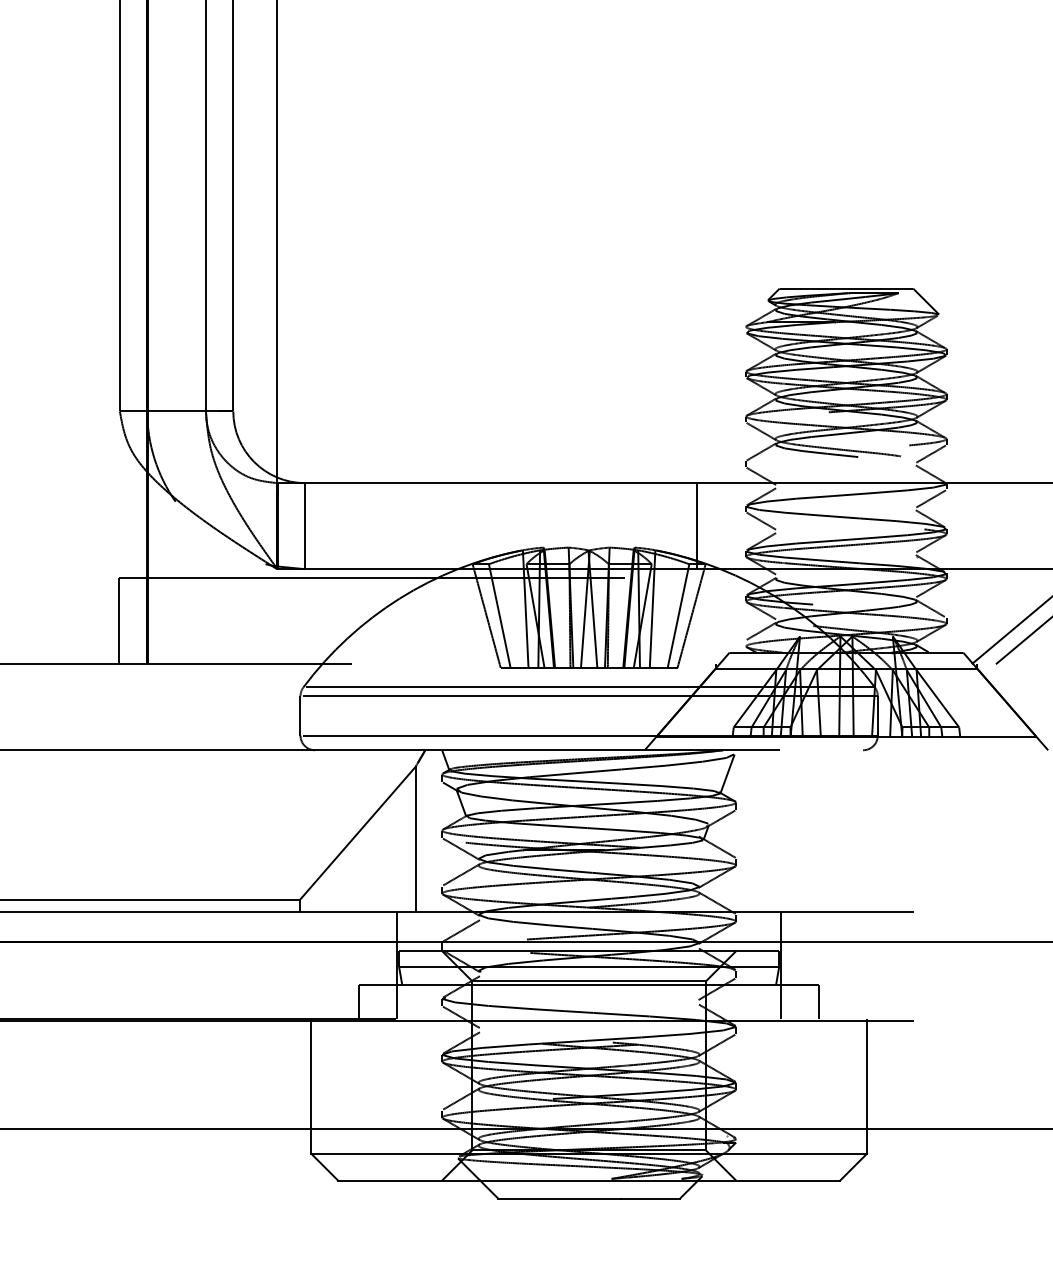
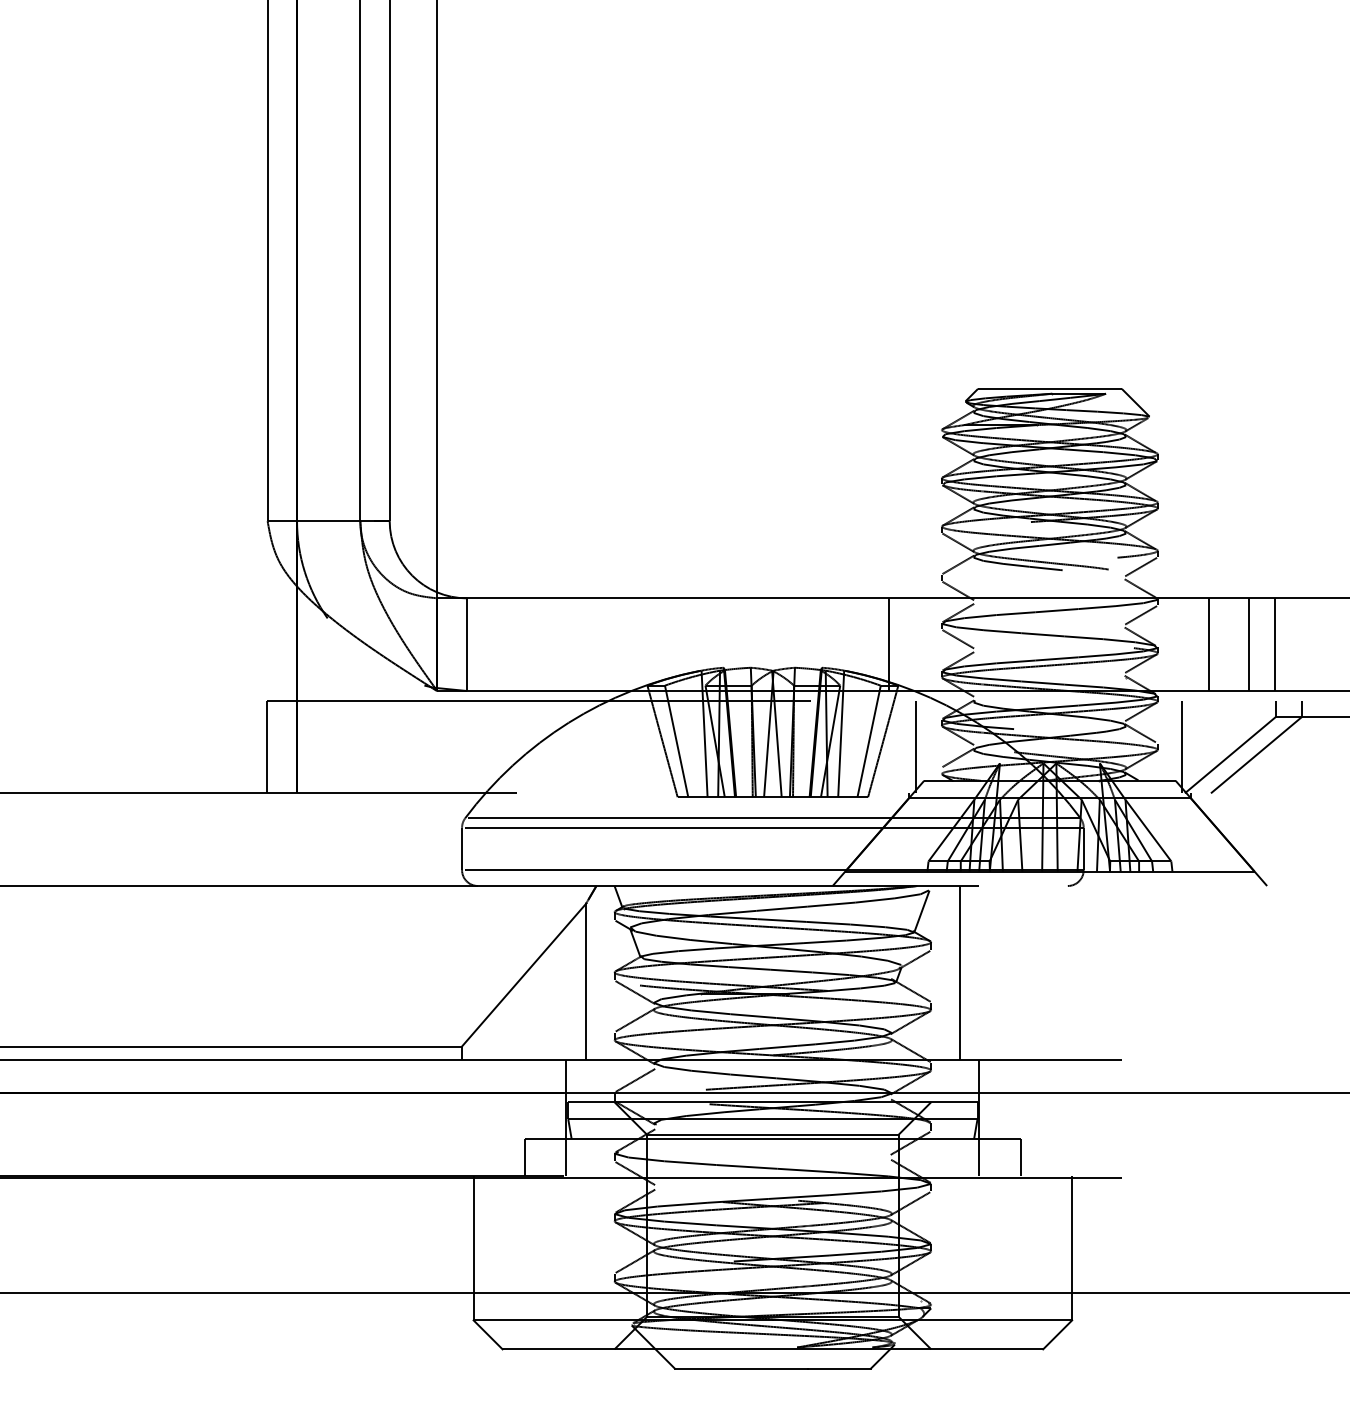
line: (994, 526) -> (1209, 644), added
line: (1030, 526) -> (1248, 644), added
line: (722, 620) -> (916, 746), added
line: (969, 620) -> (1182, 746), added
line: (762, 830) -> (959, 972), added

